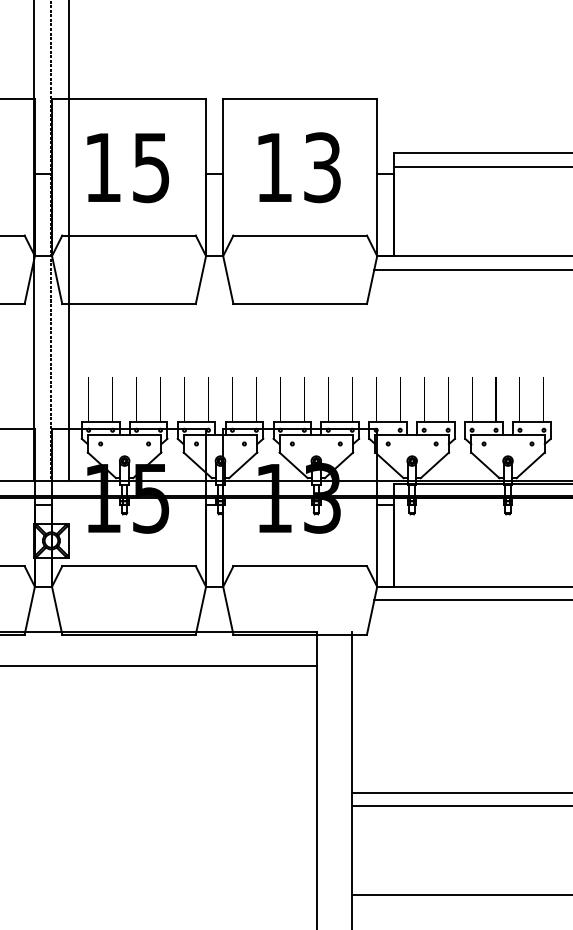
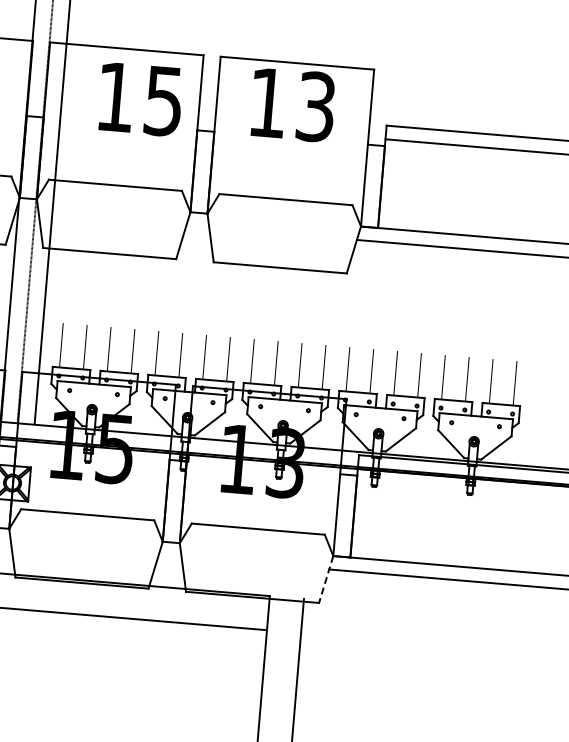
text: (299, 167) -> (293, 104), moved
text: (127, 168) -> (140, 100), moved
line: (372, 610) -> (326, 579), solid -> dashed

